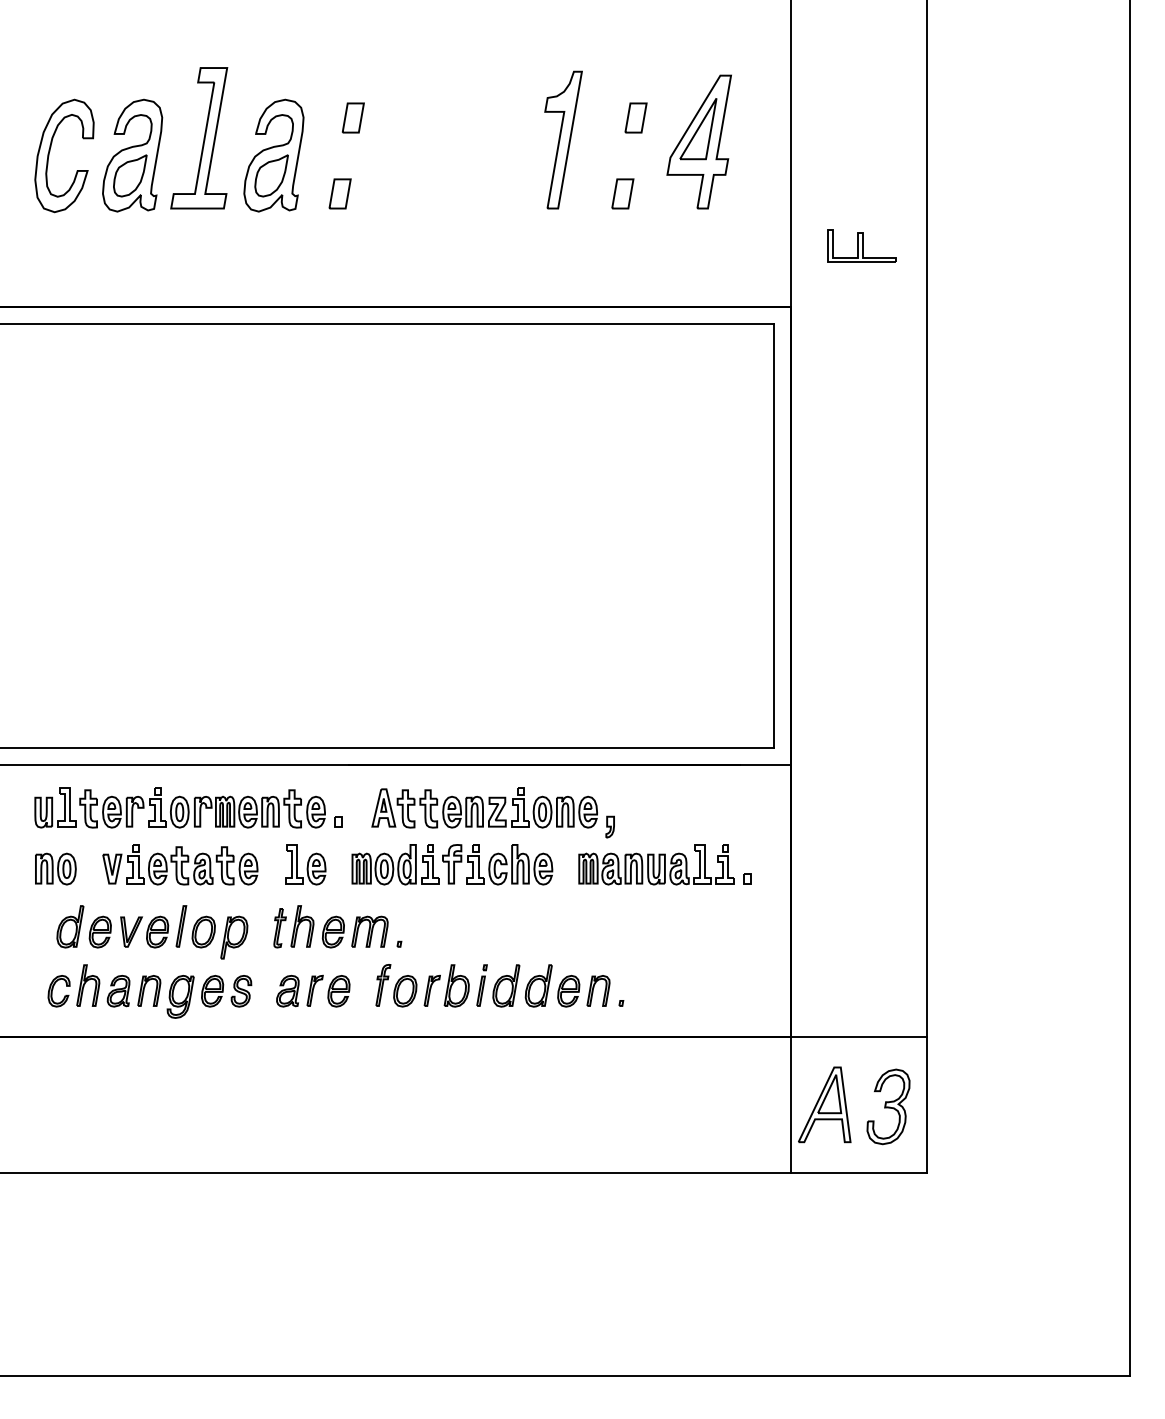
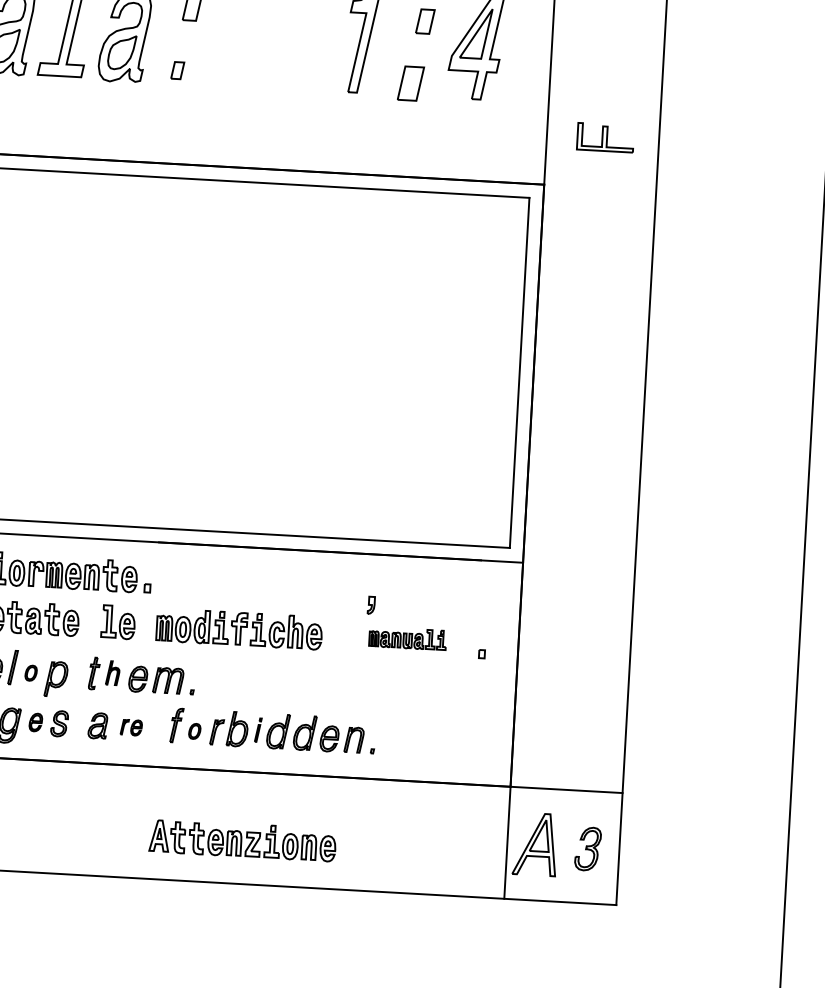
part: (339, 193) -> (177, 70), size x0.7
part: (622, 193) -> (410, 83), size x1.4
part: (484, 807) -> (242, 840), moved
part: (656, 864) -> (407, 638), size x0.6
part: (302, 926) -> (112, 673), size x0.7
part: (203, 931) -> (31, 672), size x0.6
part: (481, 985) -> (257, 730), size x0.7
part: (328, 990) -> (131, 727), size x0.6
part: (212, 991) -> (35, 722), size x0.7
part: (405, 991) -> (194, 731), size x0.6
part: (888, 1106) -> (588, 848), size x0.7

